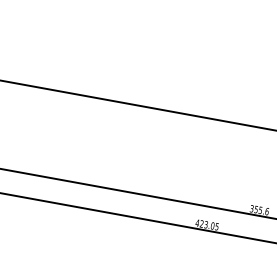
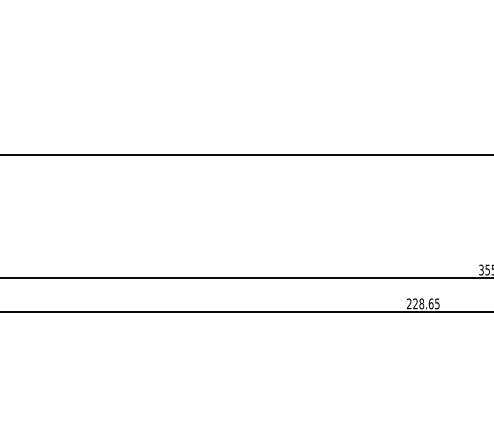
text: (204, 224) -> (419, 303), 423.05 -> 228.65

